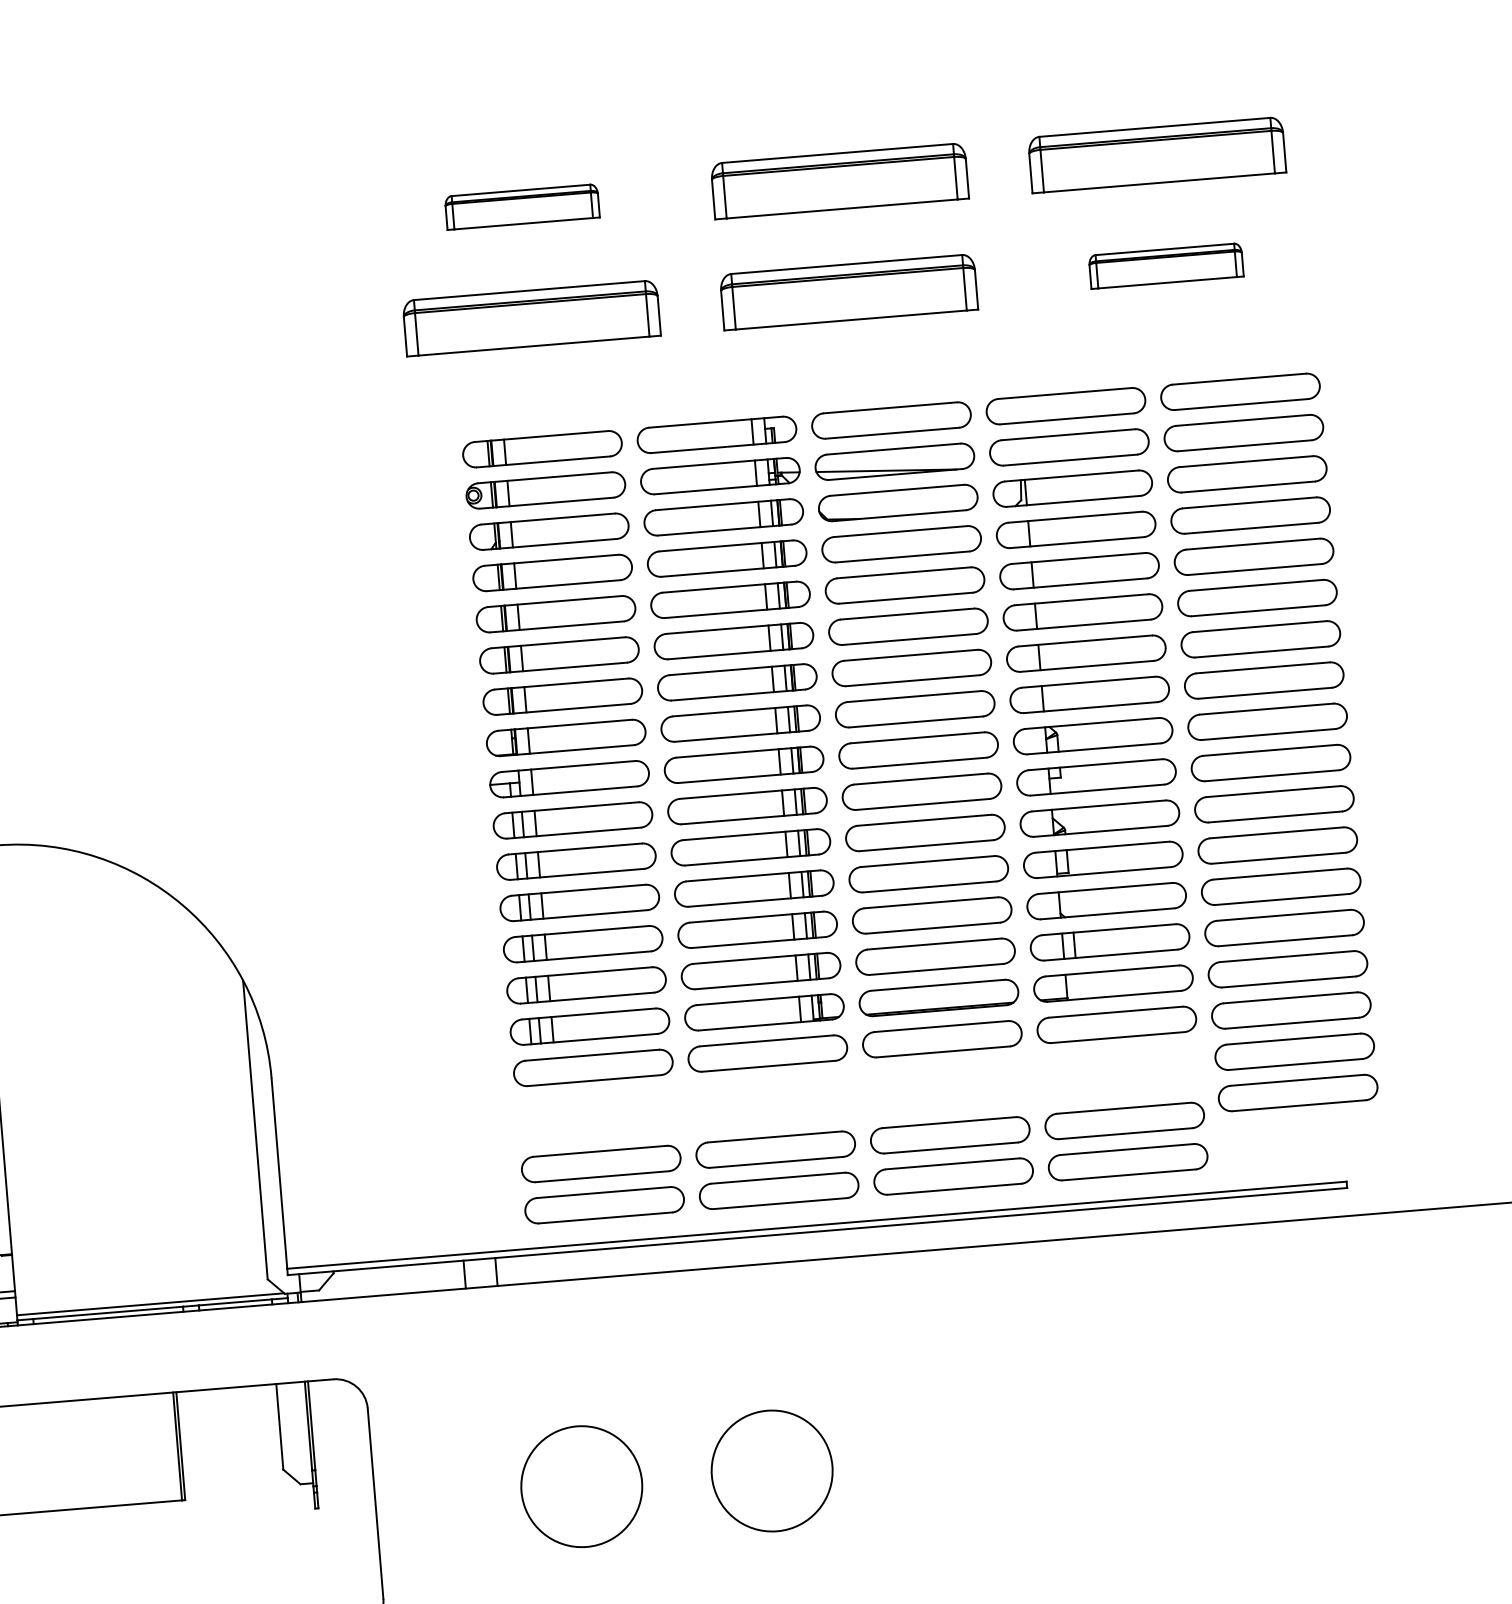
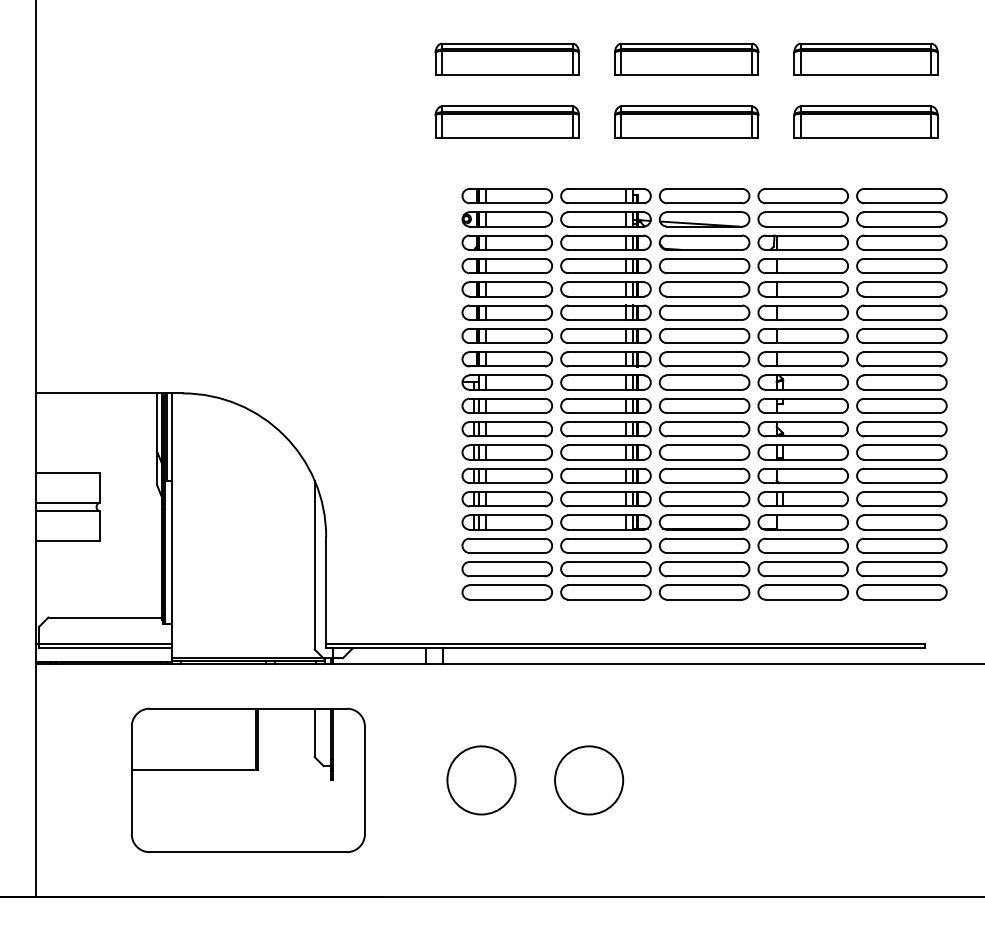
part: (521, 205) -> (506, 58), size x1.67
part: (1165, 265) -> (865, 121), size x1.67
part: (853, 1152) -> (649, 574), moved

